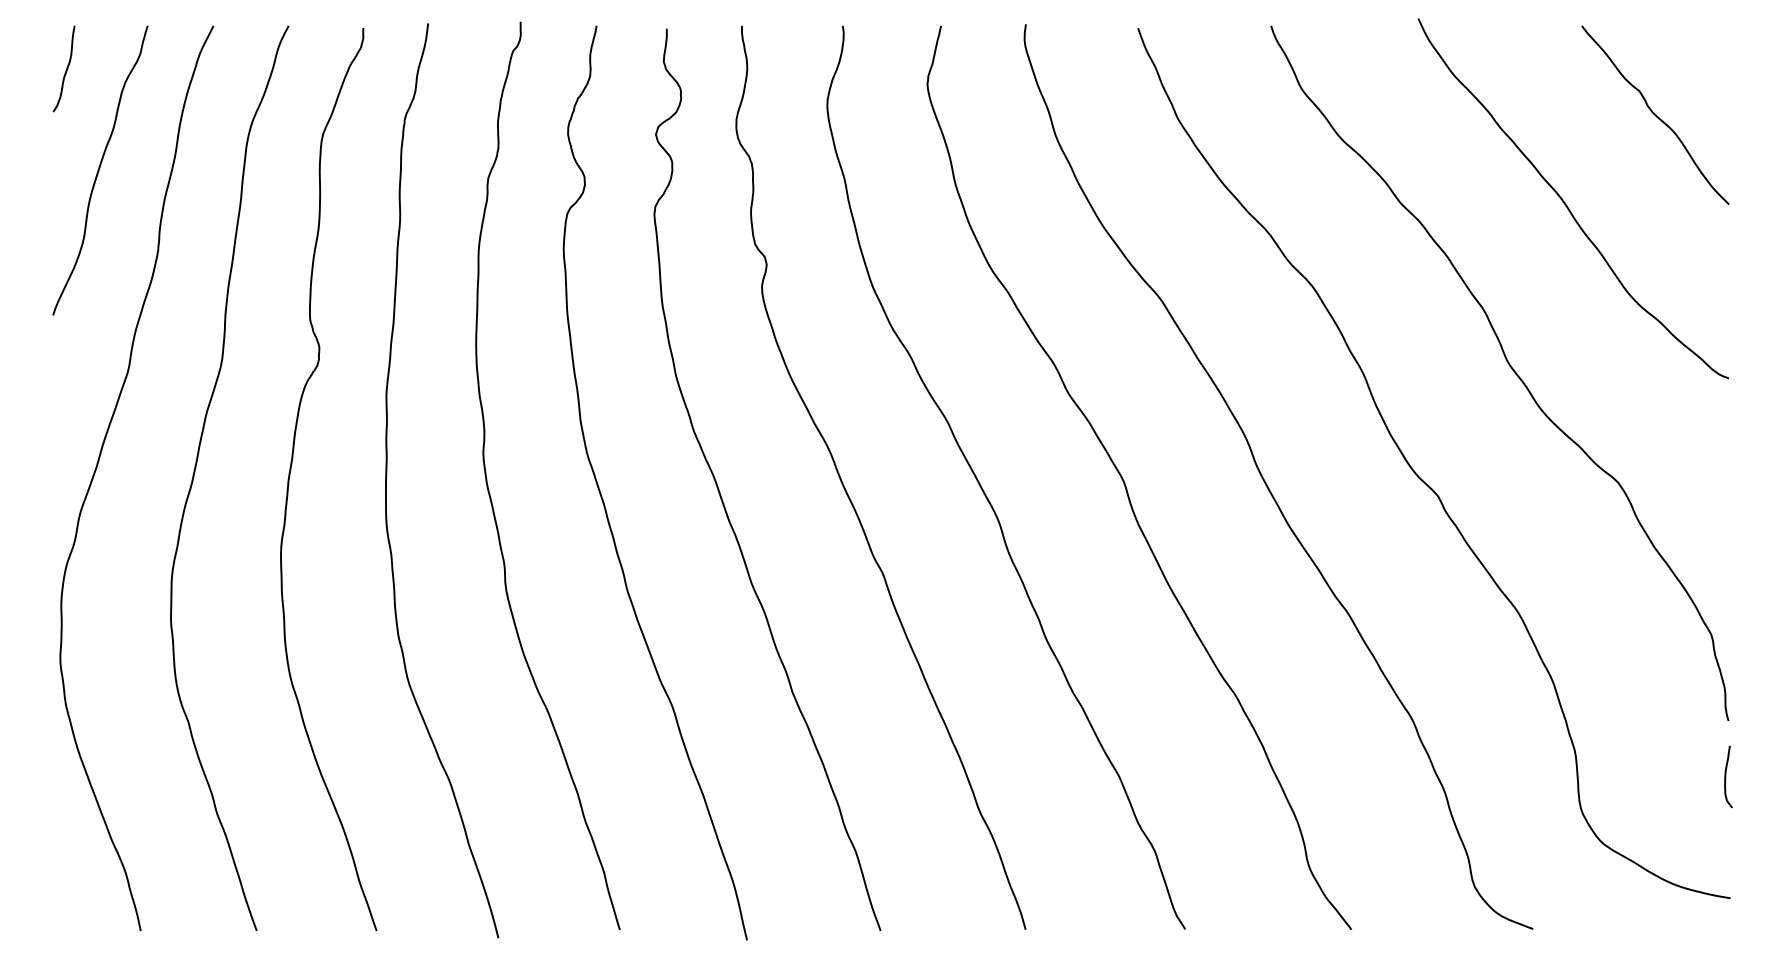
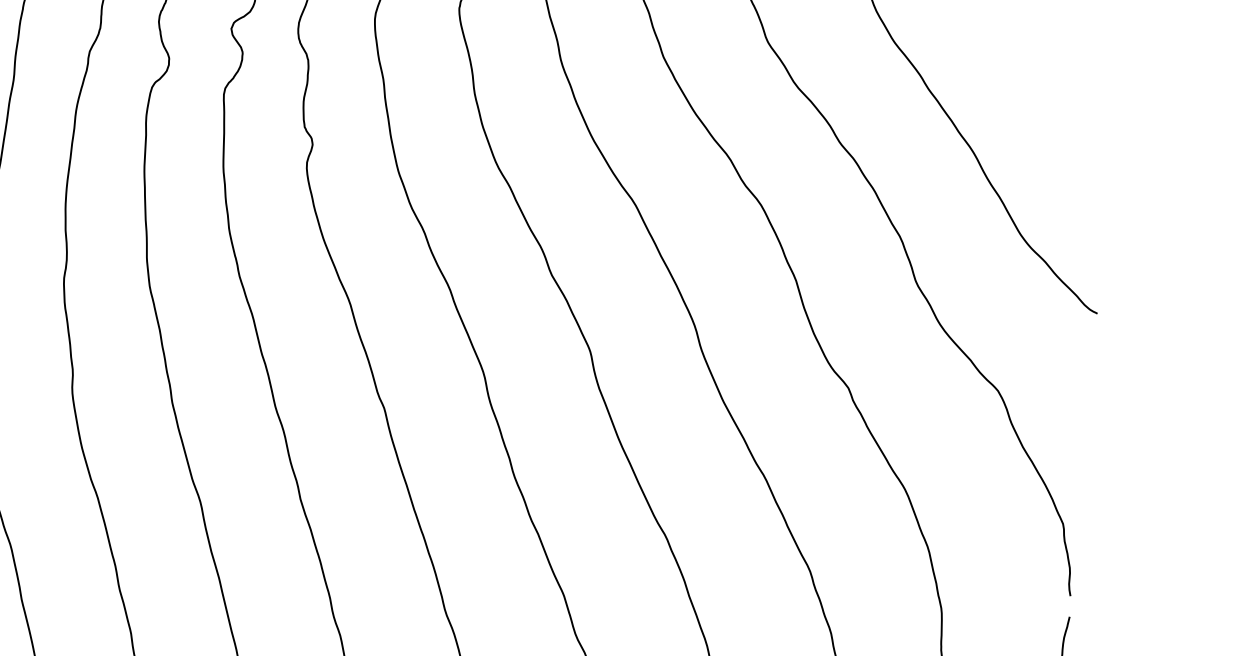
curve: (1655, 114) -> (1057, 90), removed

